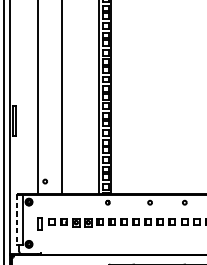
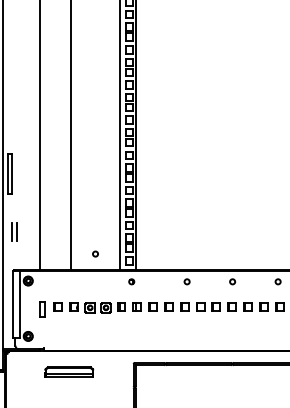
part: (18, 164) -> (14, 231), added
circle: (45, 181) -> (95, 253), moved
line: (17, 220) -> (13, 304), dashed -> solid

